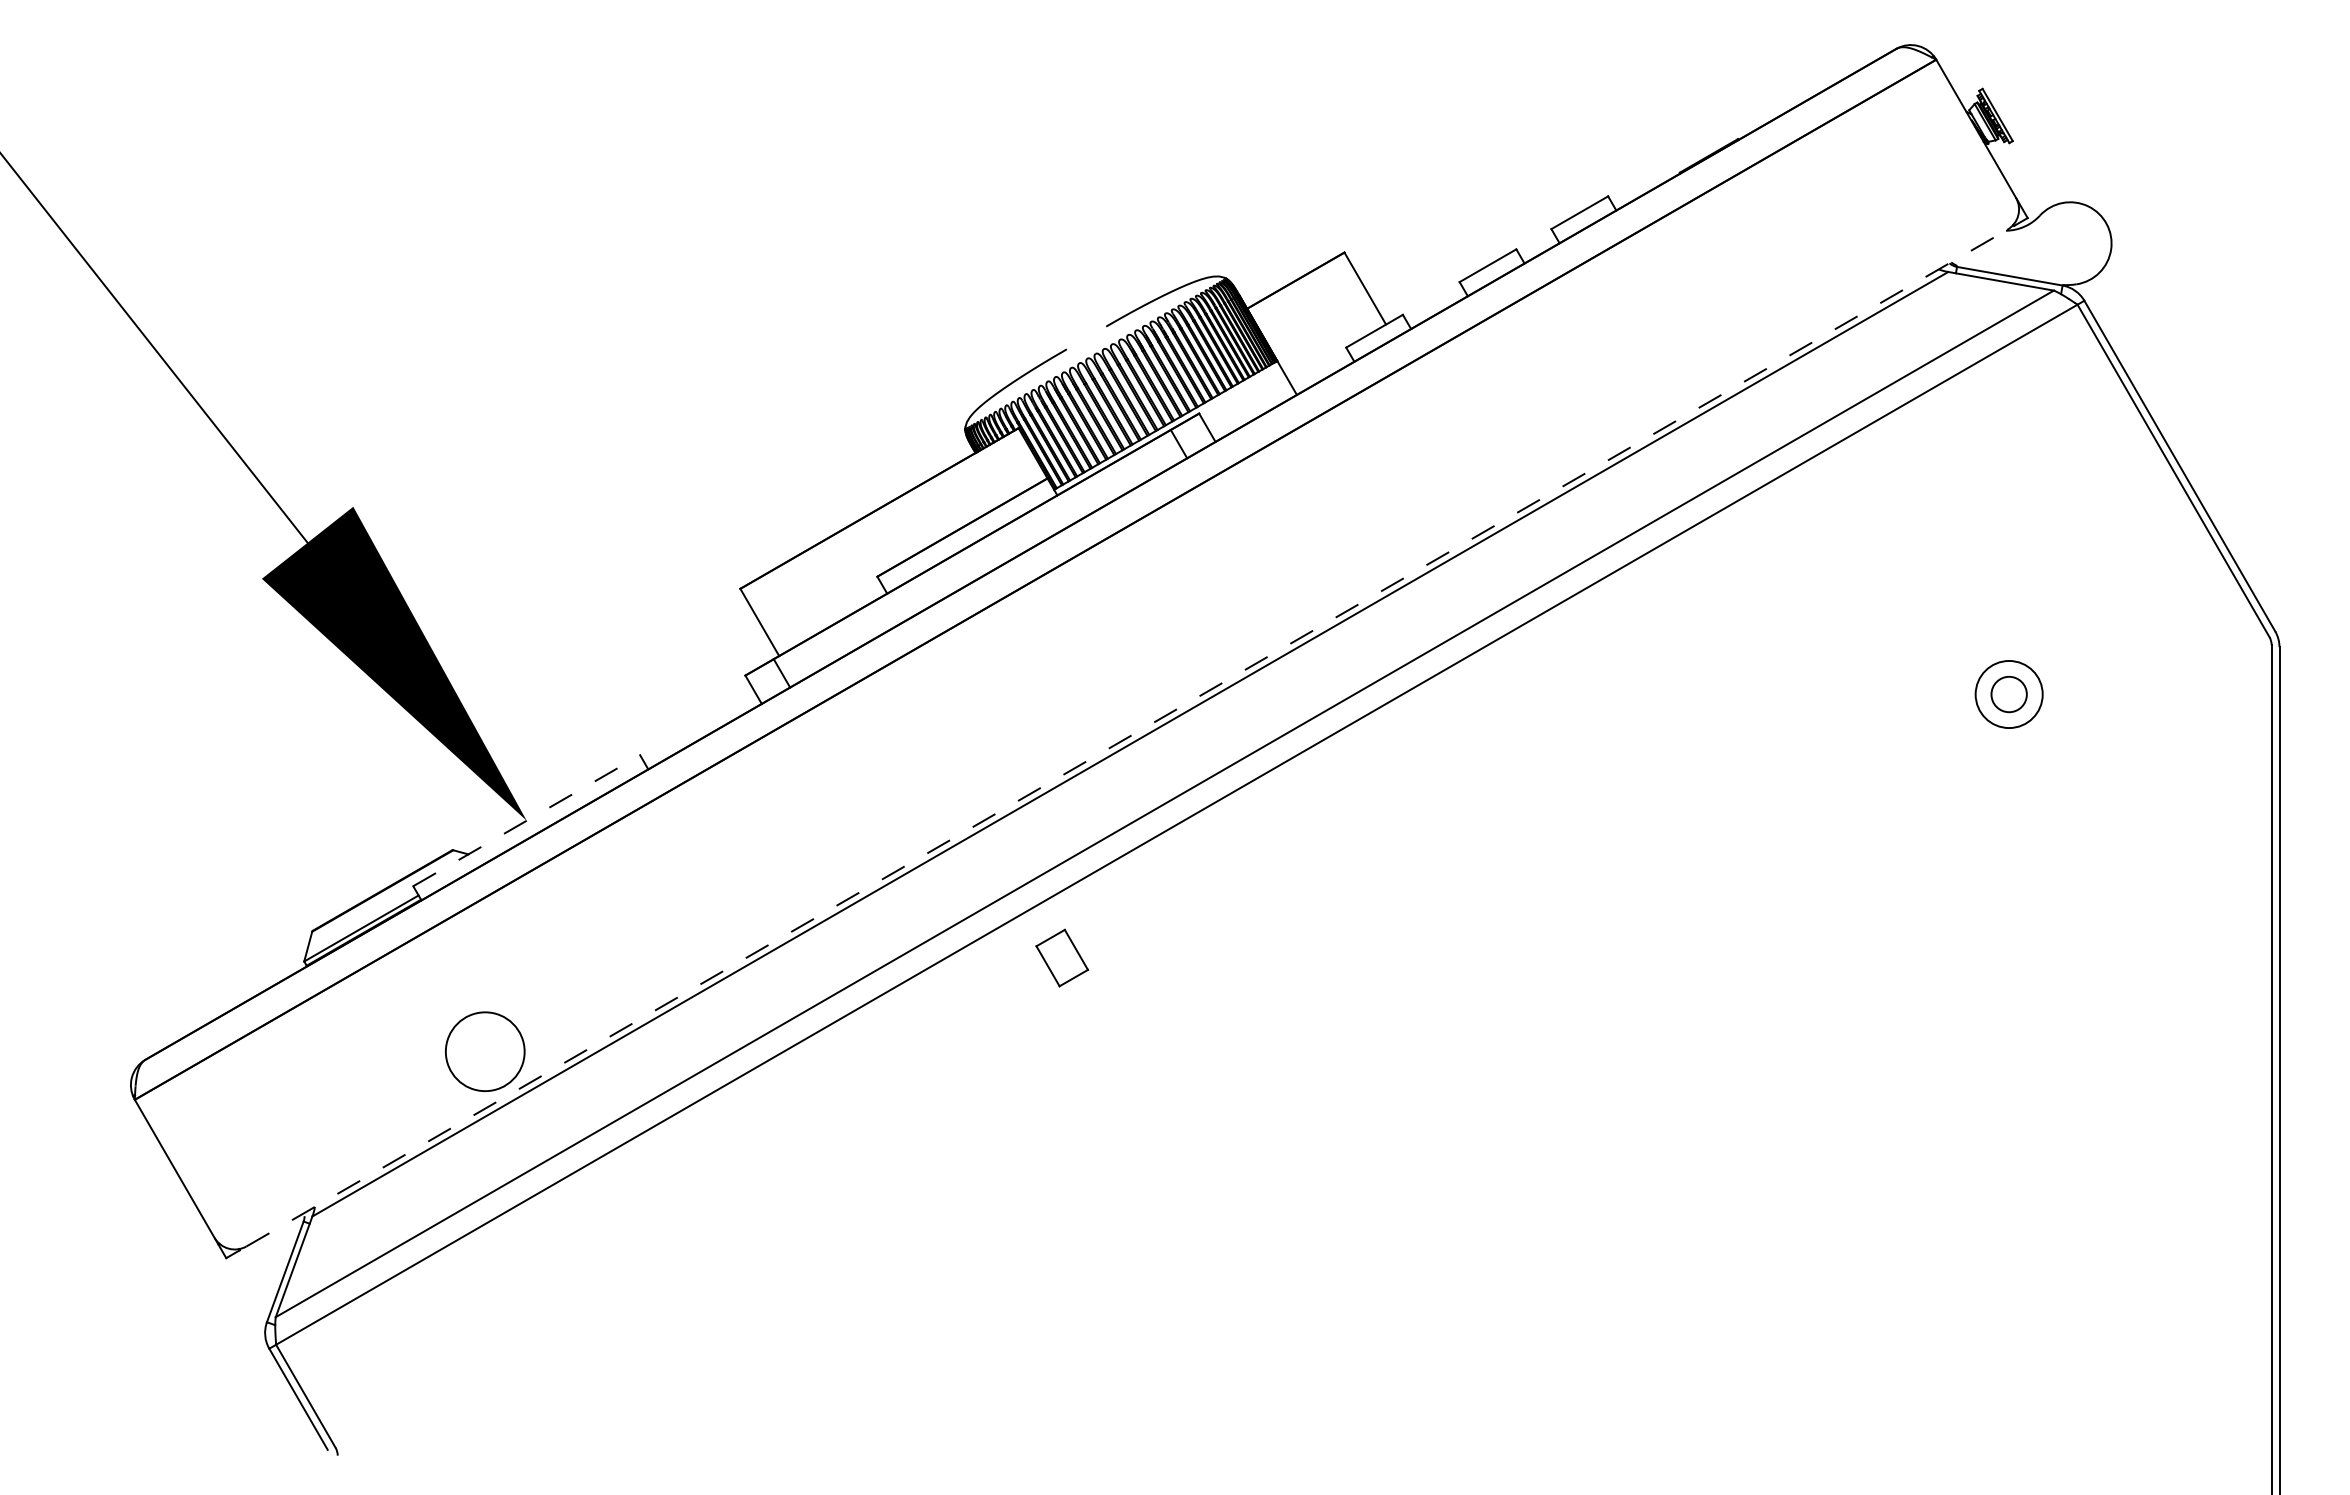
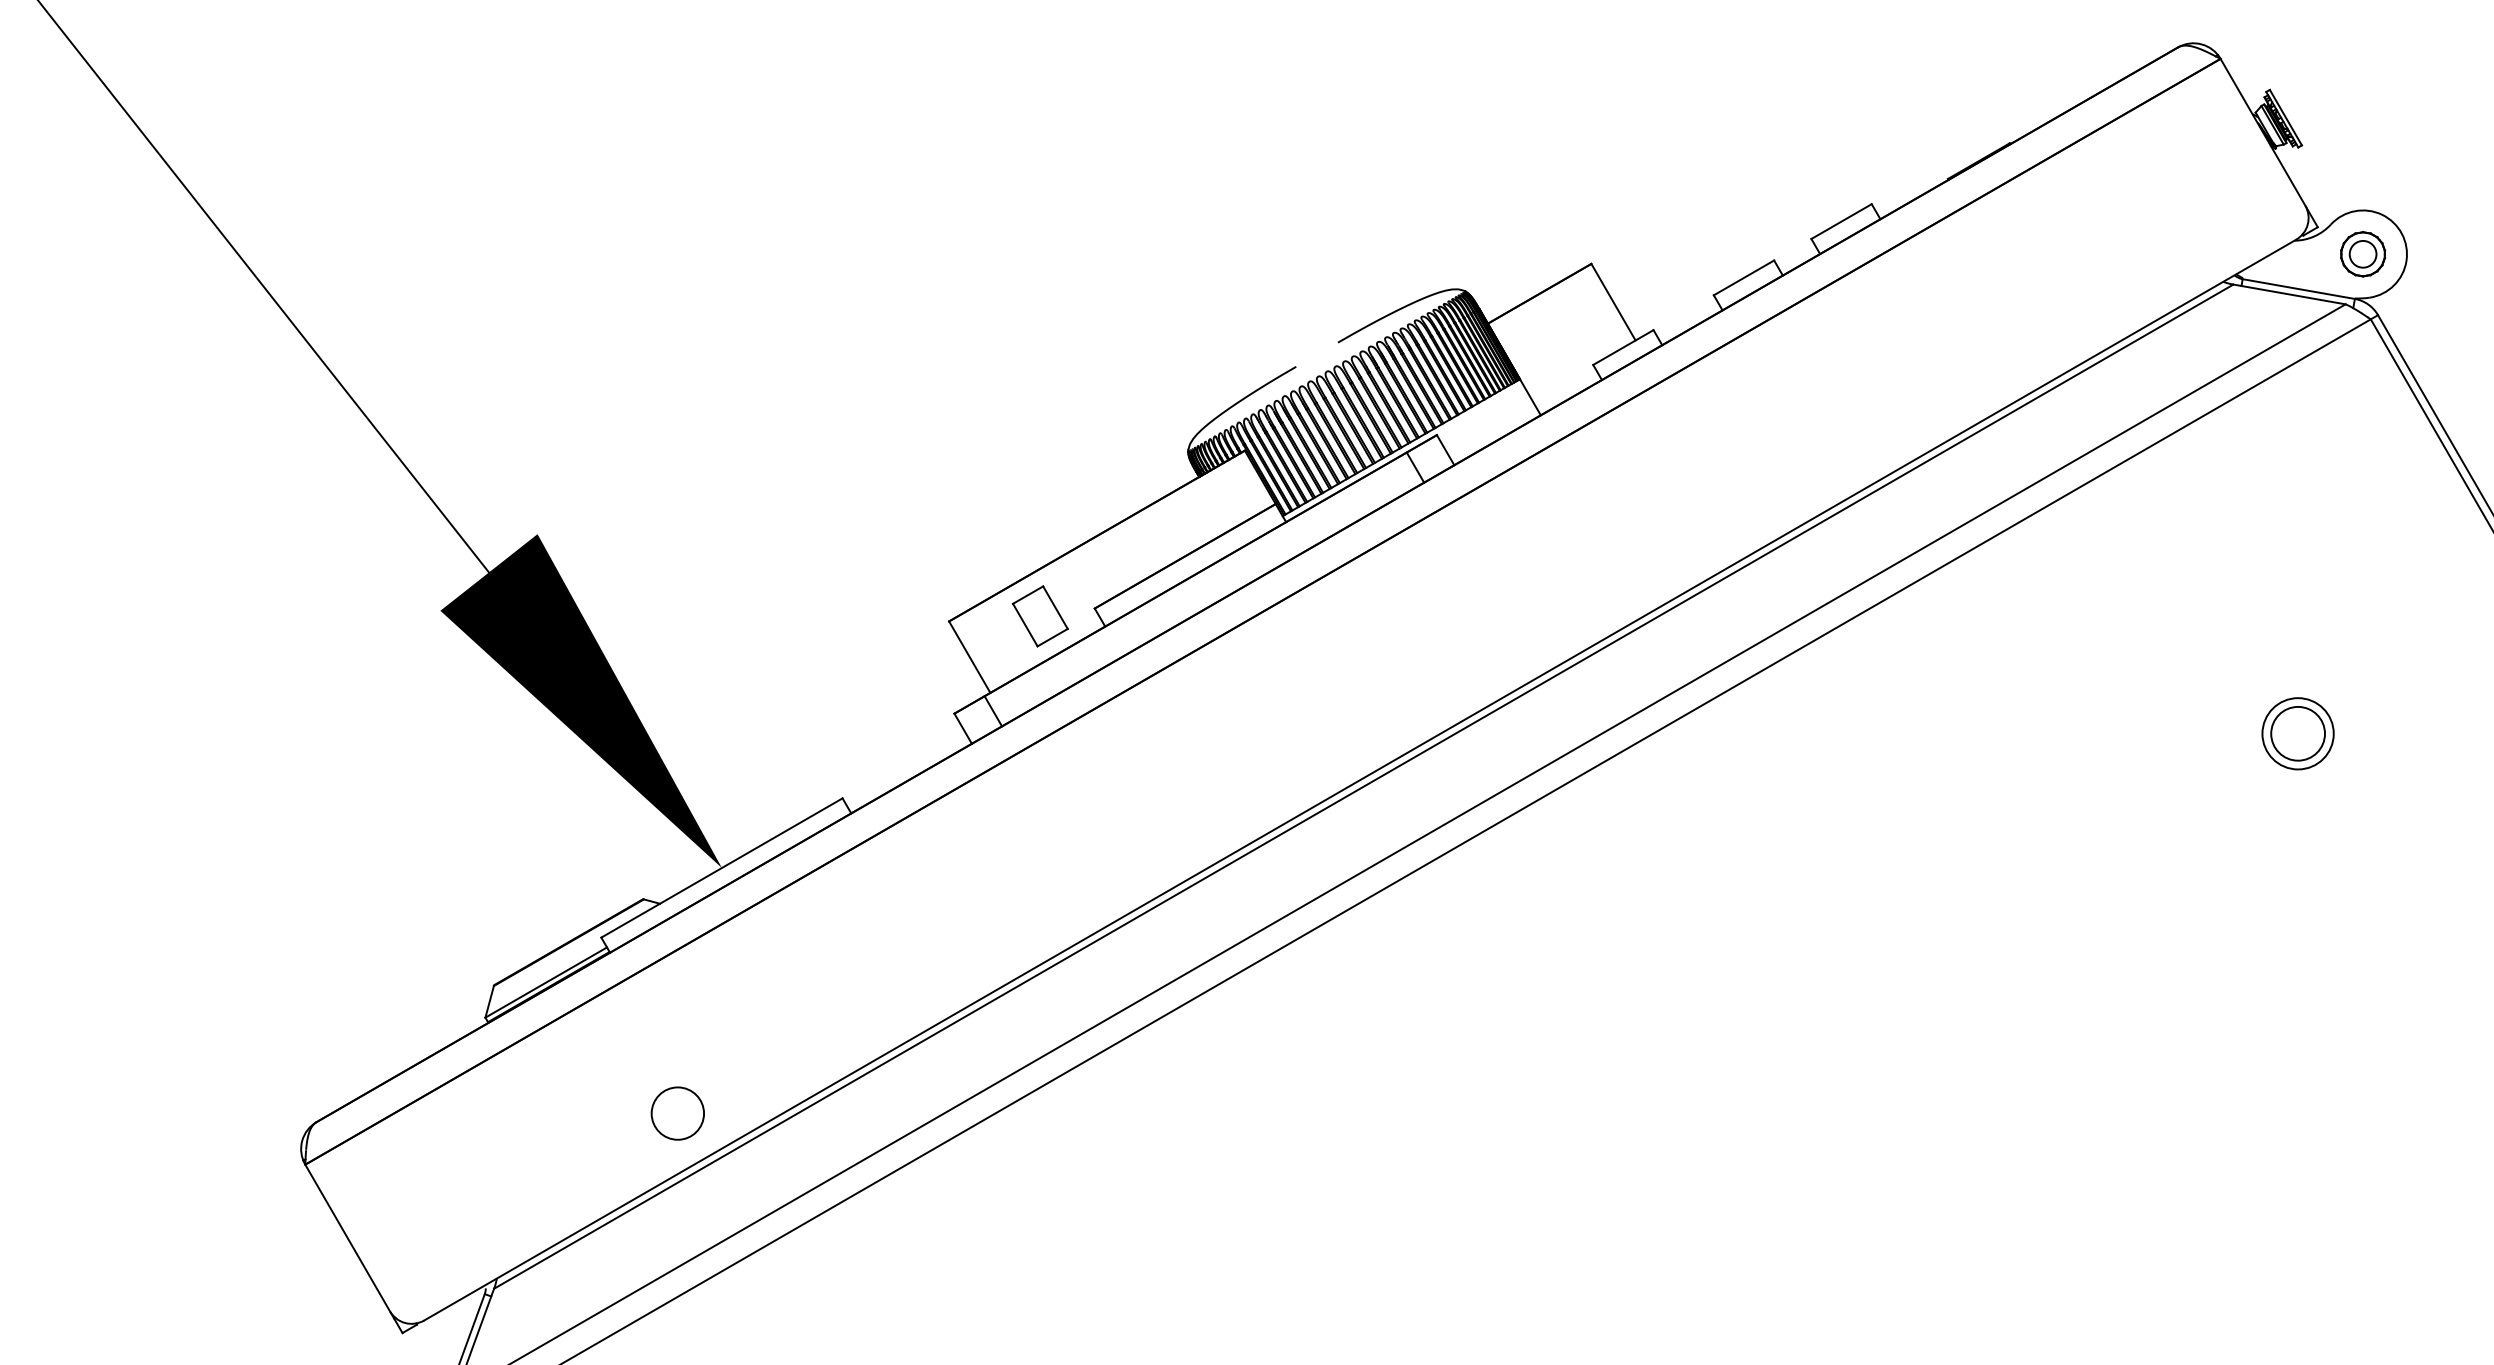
part: (2069, 243) -> (2362, 254), added
circle: (2008, 694) -> (2297, 733), size x1.43
line: (1127, 737) -> (1360, 779), dashed -> solid
line: (526, 820) -> (721, 867), dashed -> solid
part: (1062, 957) -> (1040, 615), moved
circle: (484, 1051) -> (677, 1113), size x0.62

